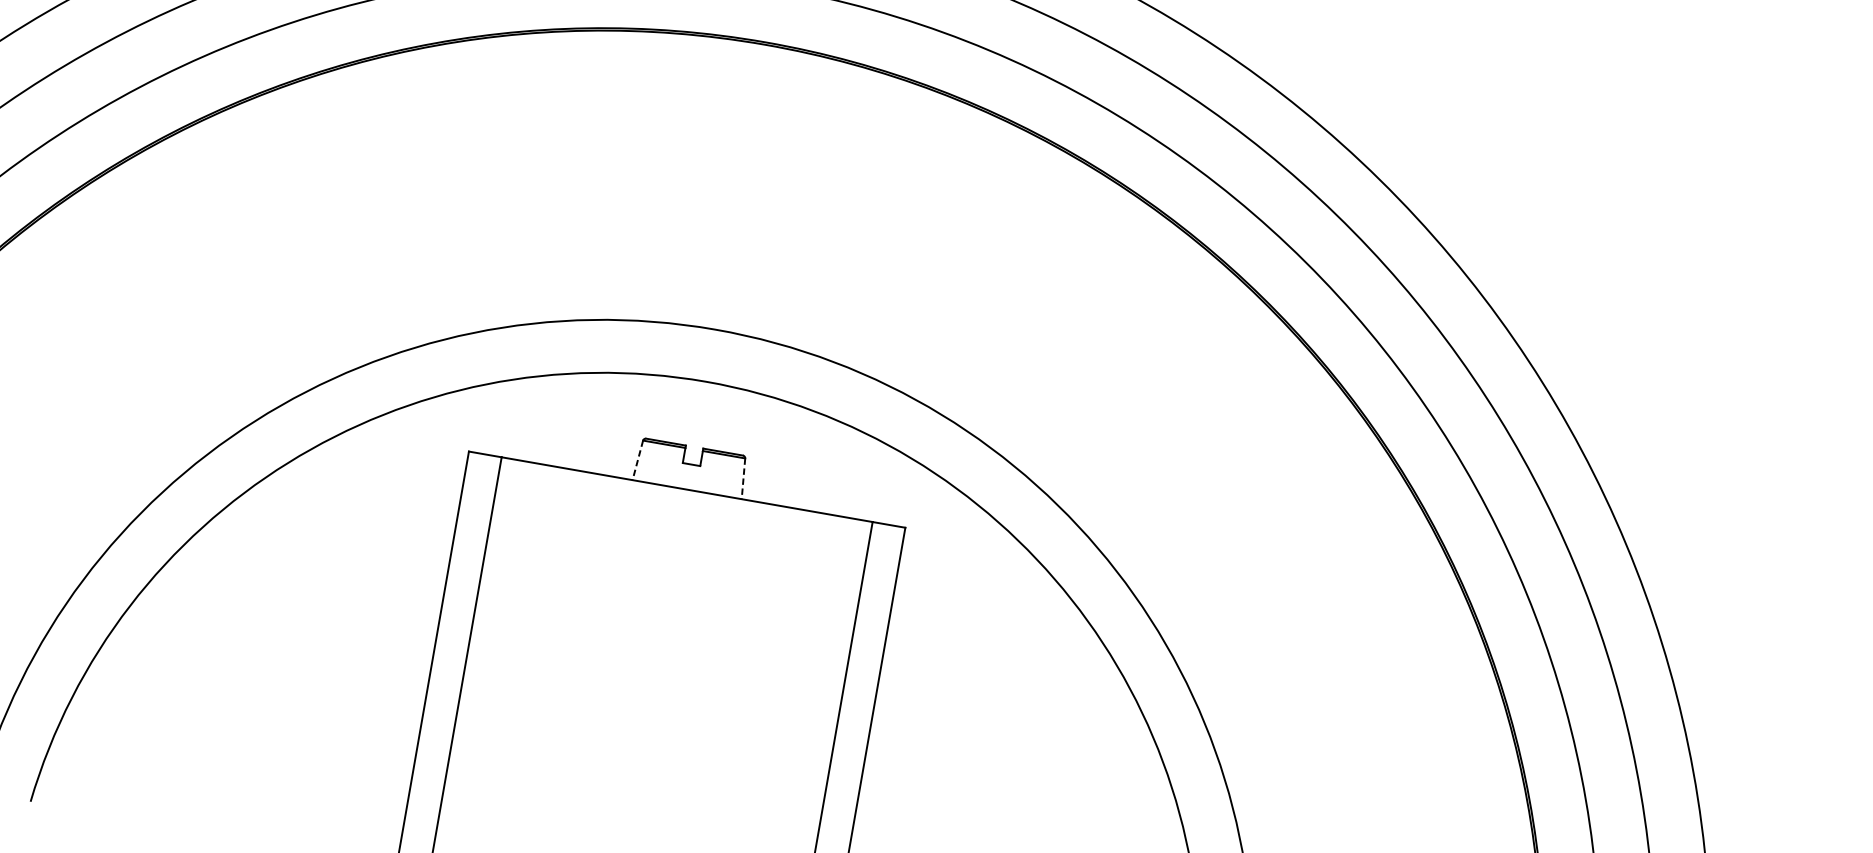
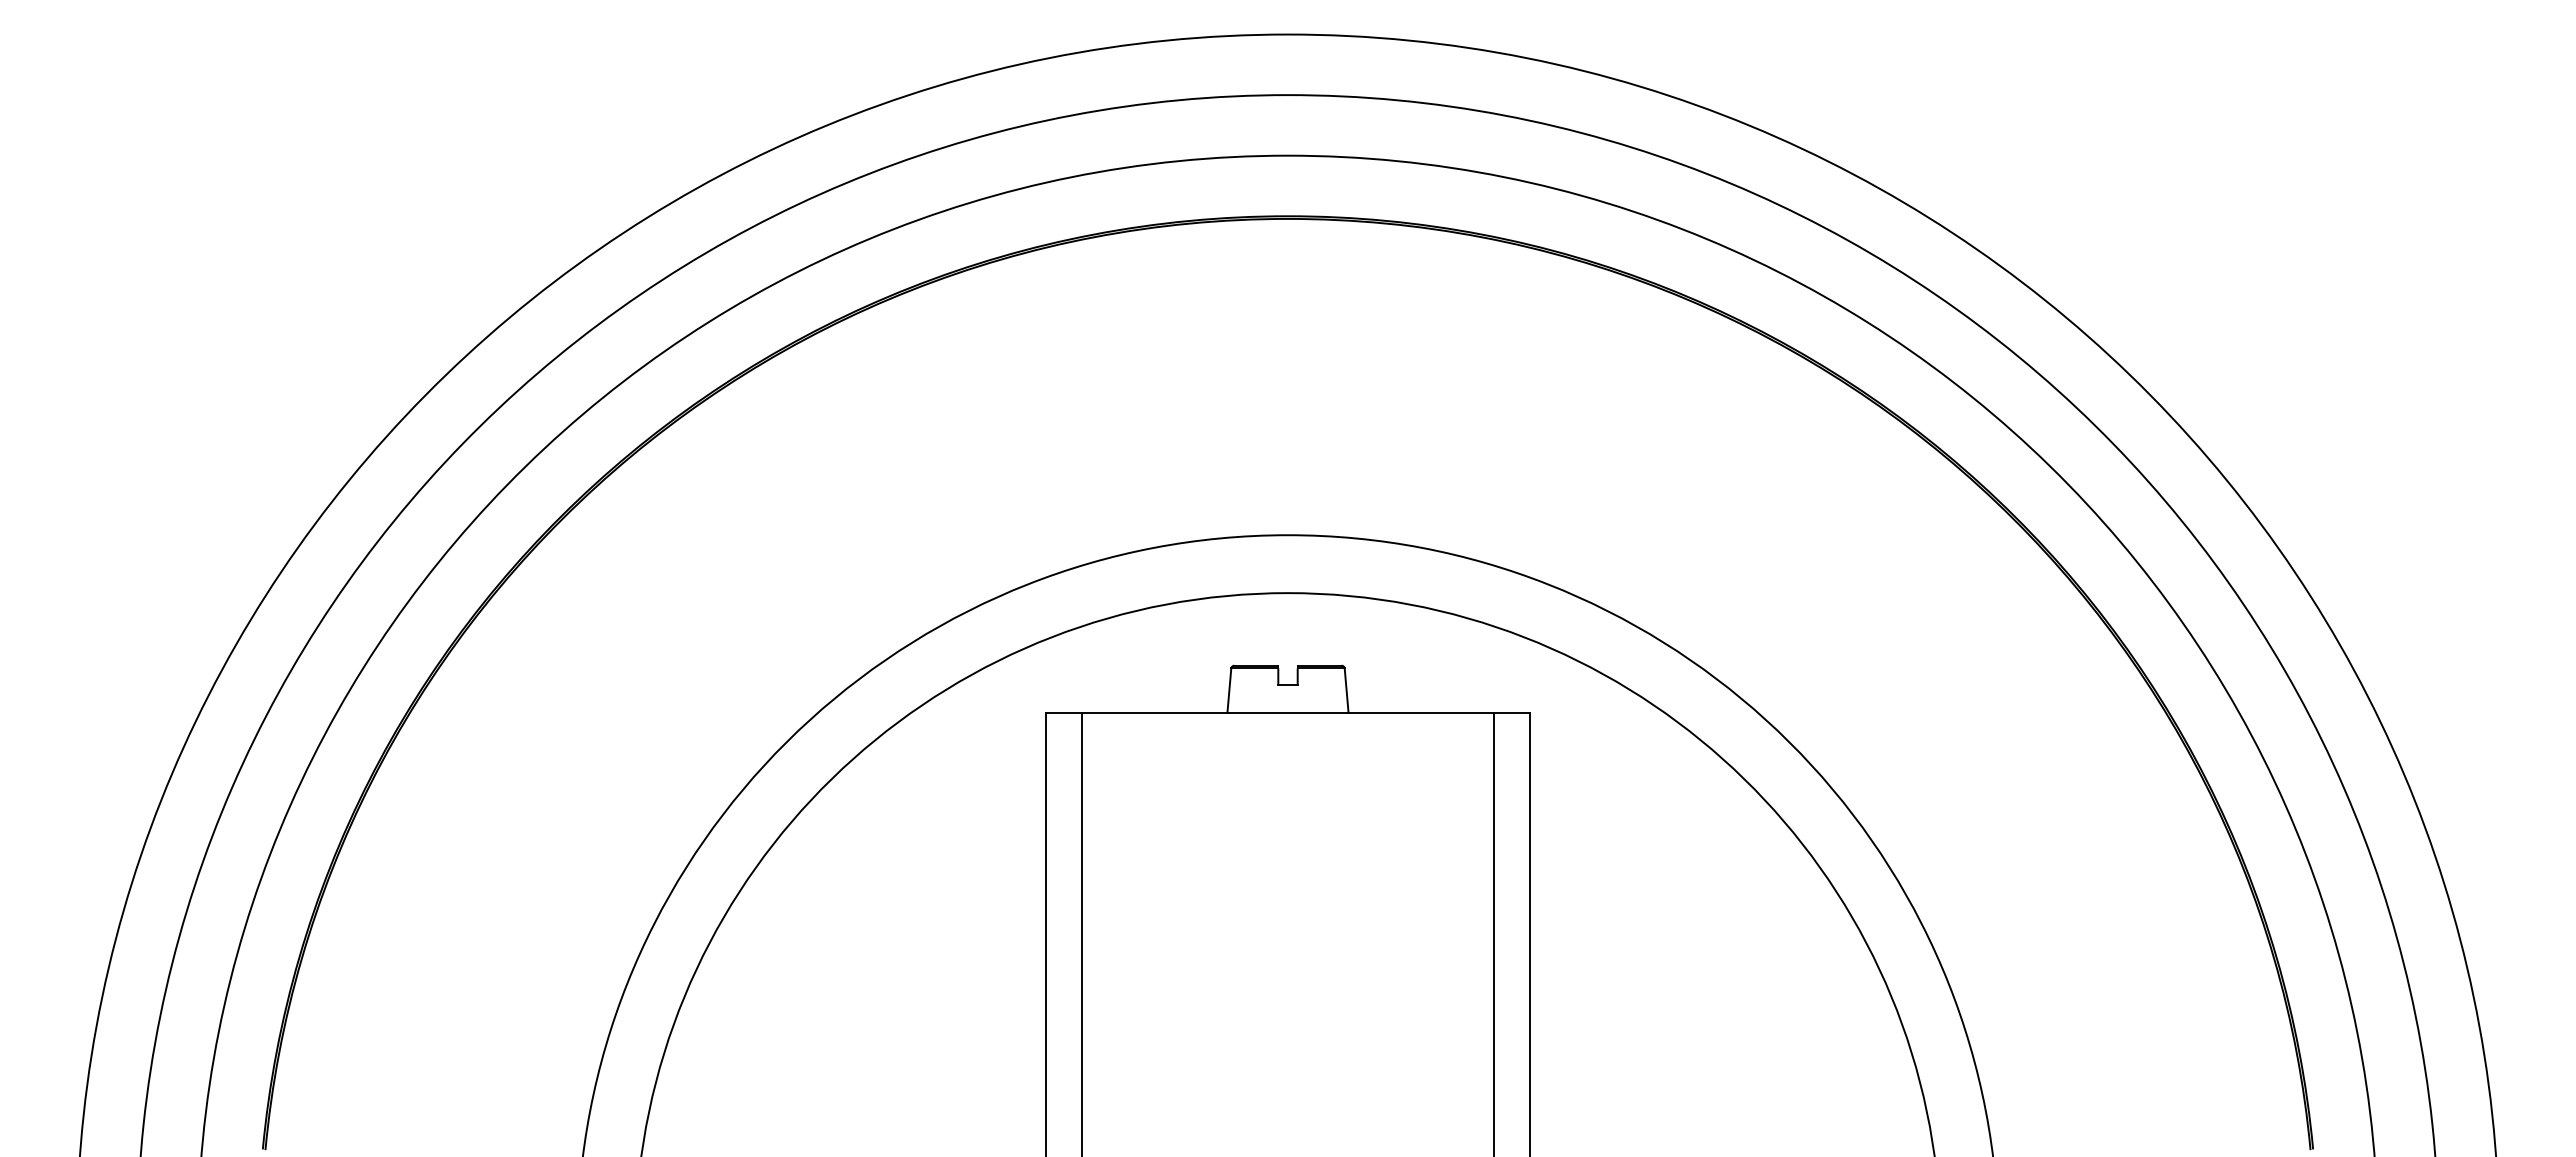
line: (637, 461) -> (1229, 691), dashed -> solid
line: (743, 479) -> (1346, 691), dashed -> solid

